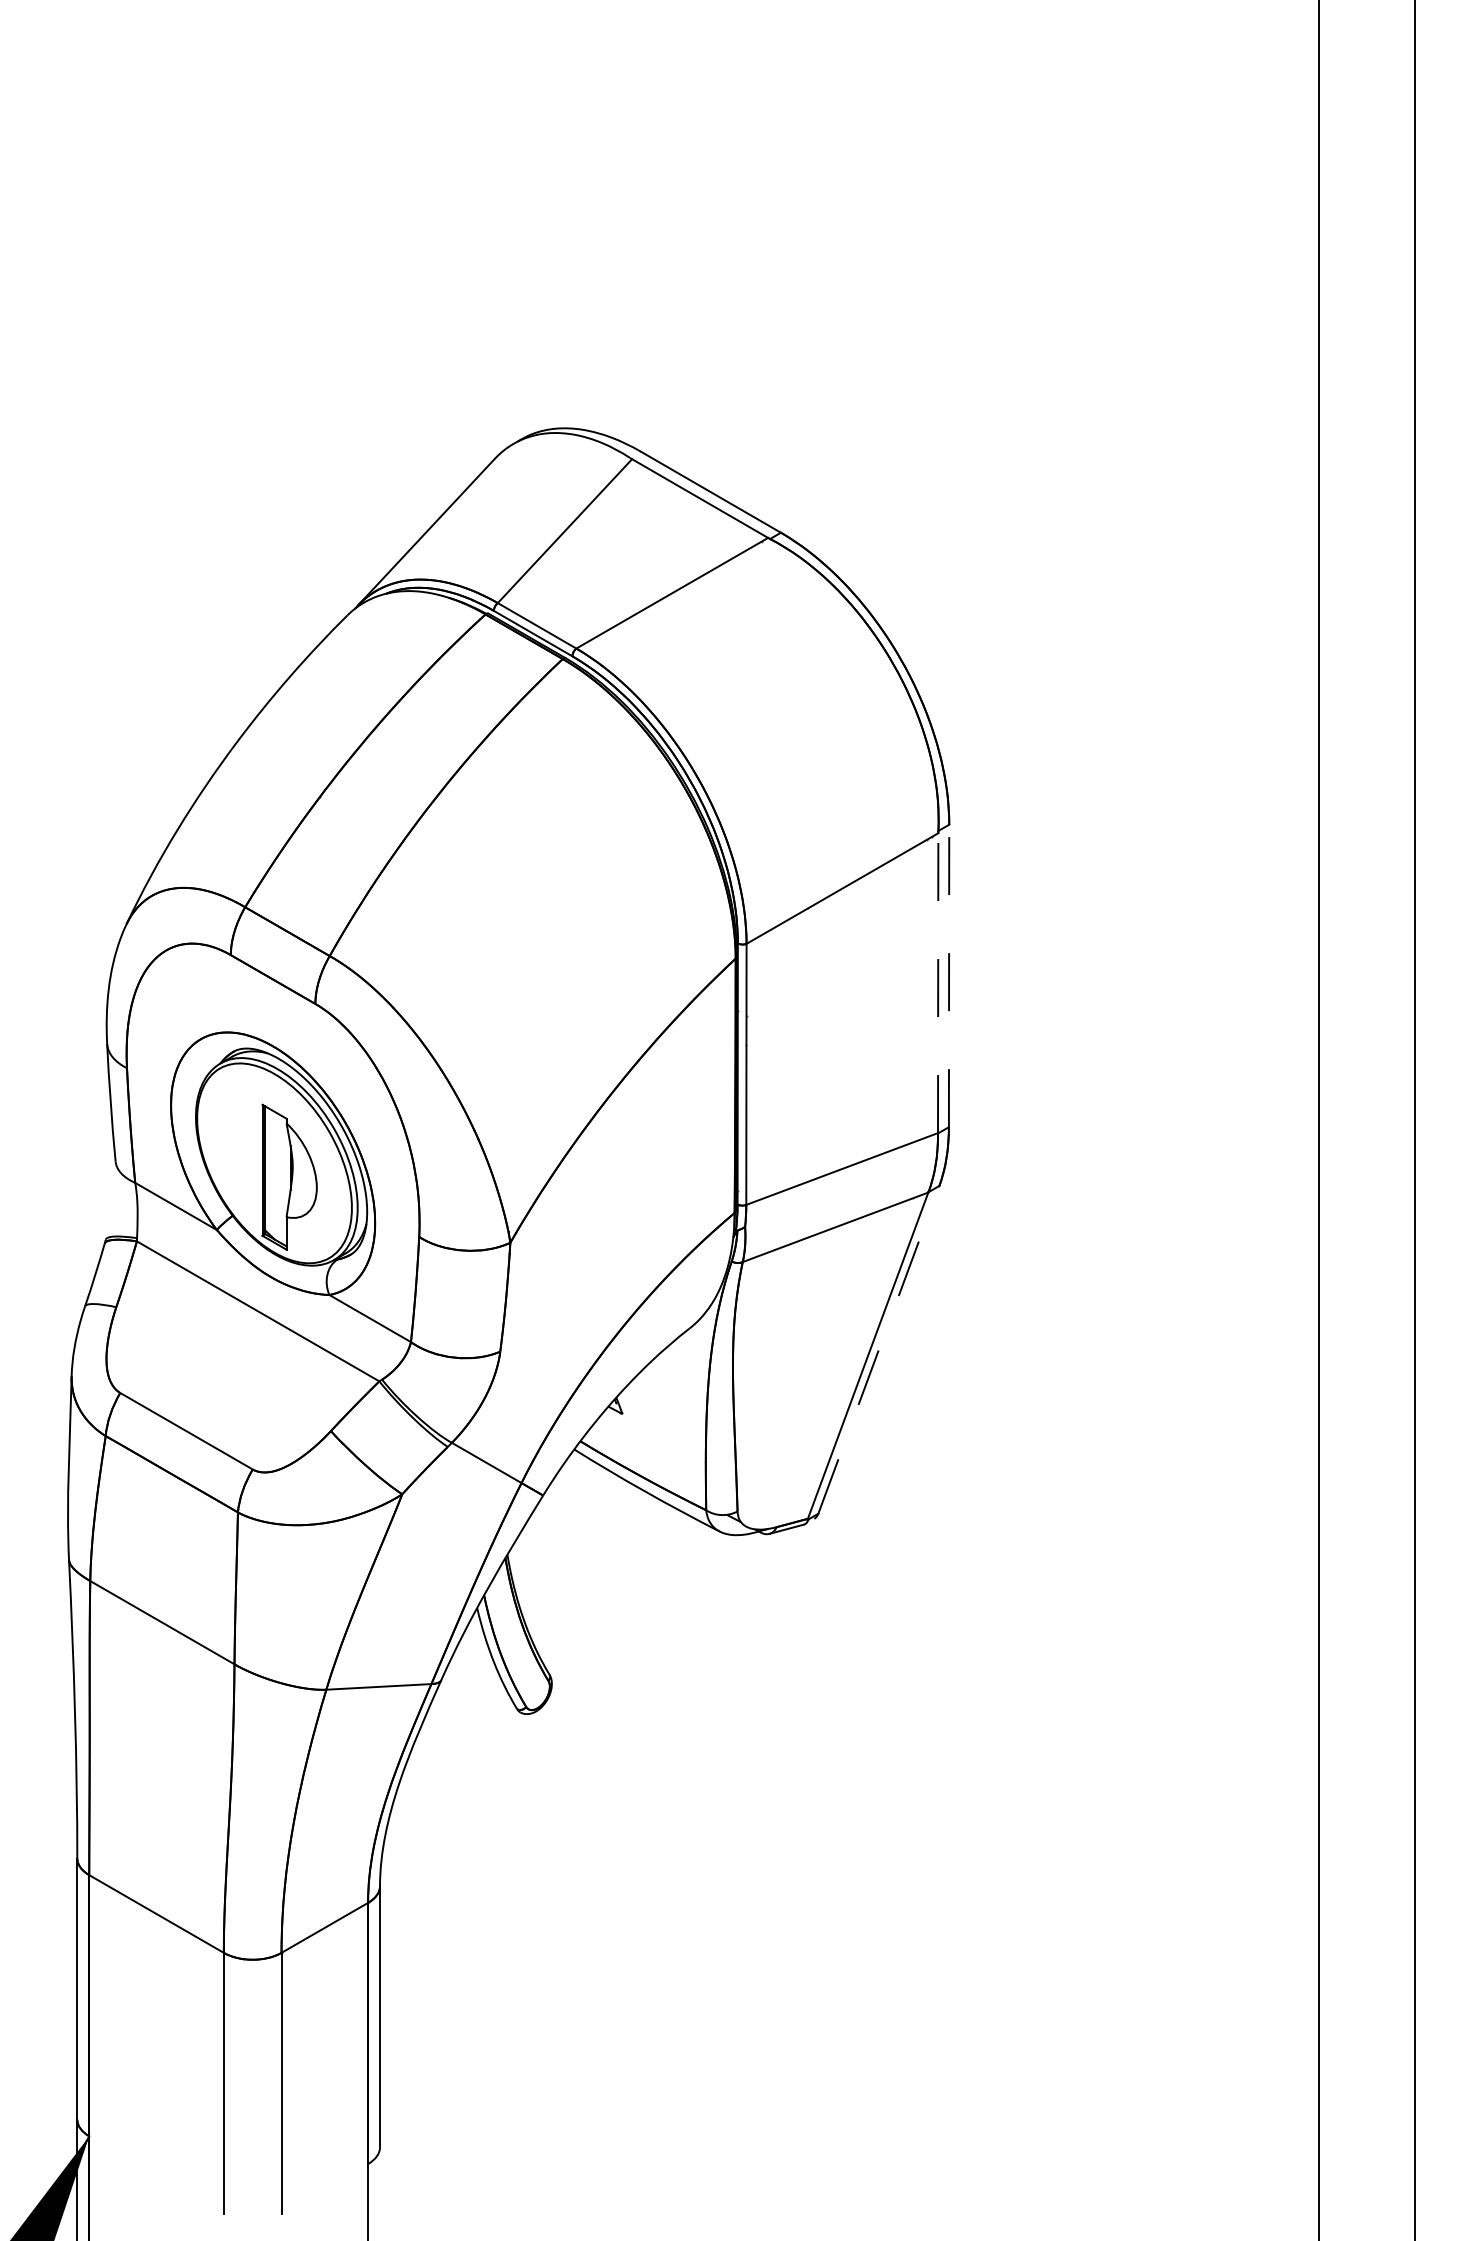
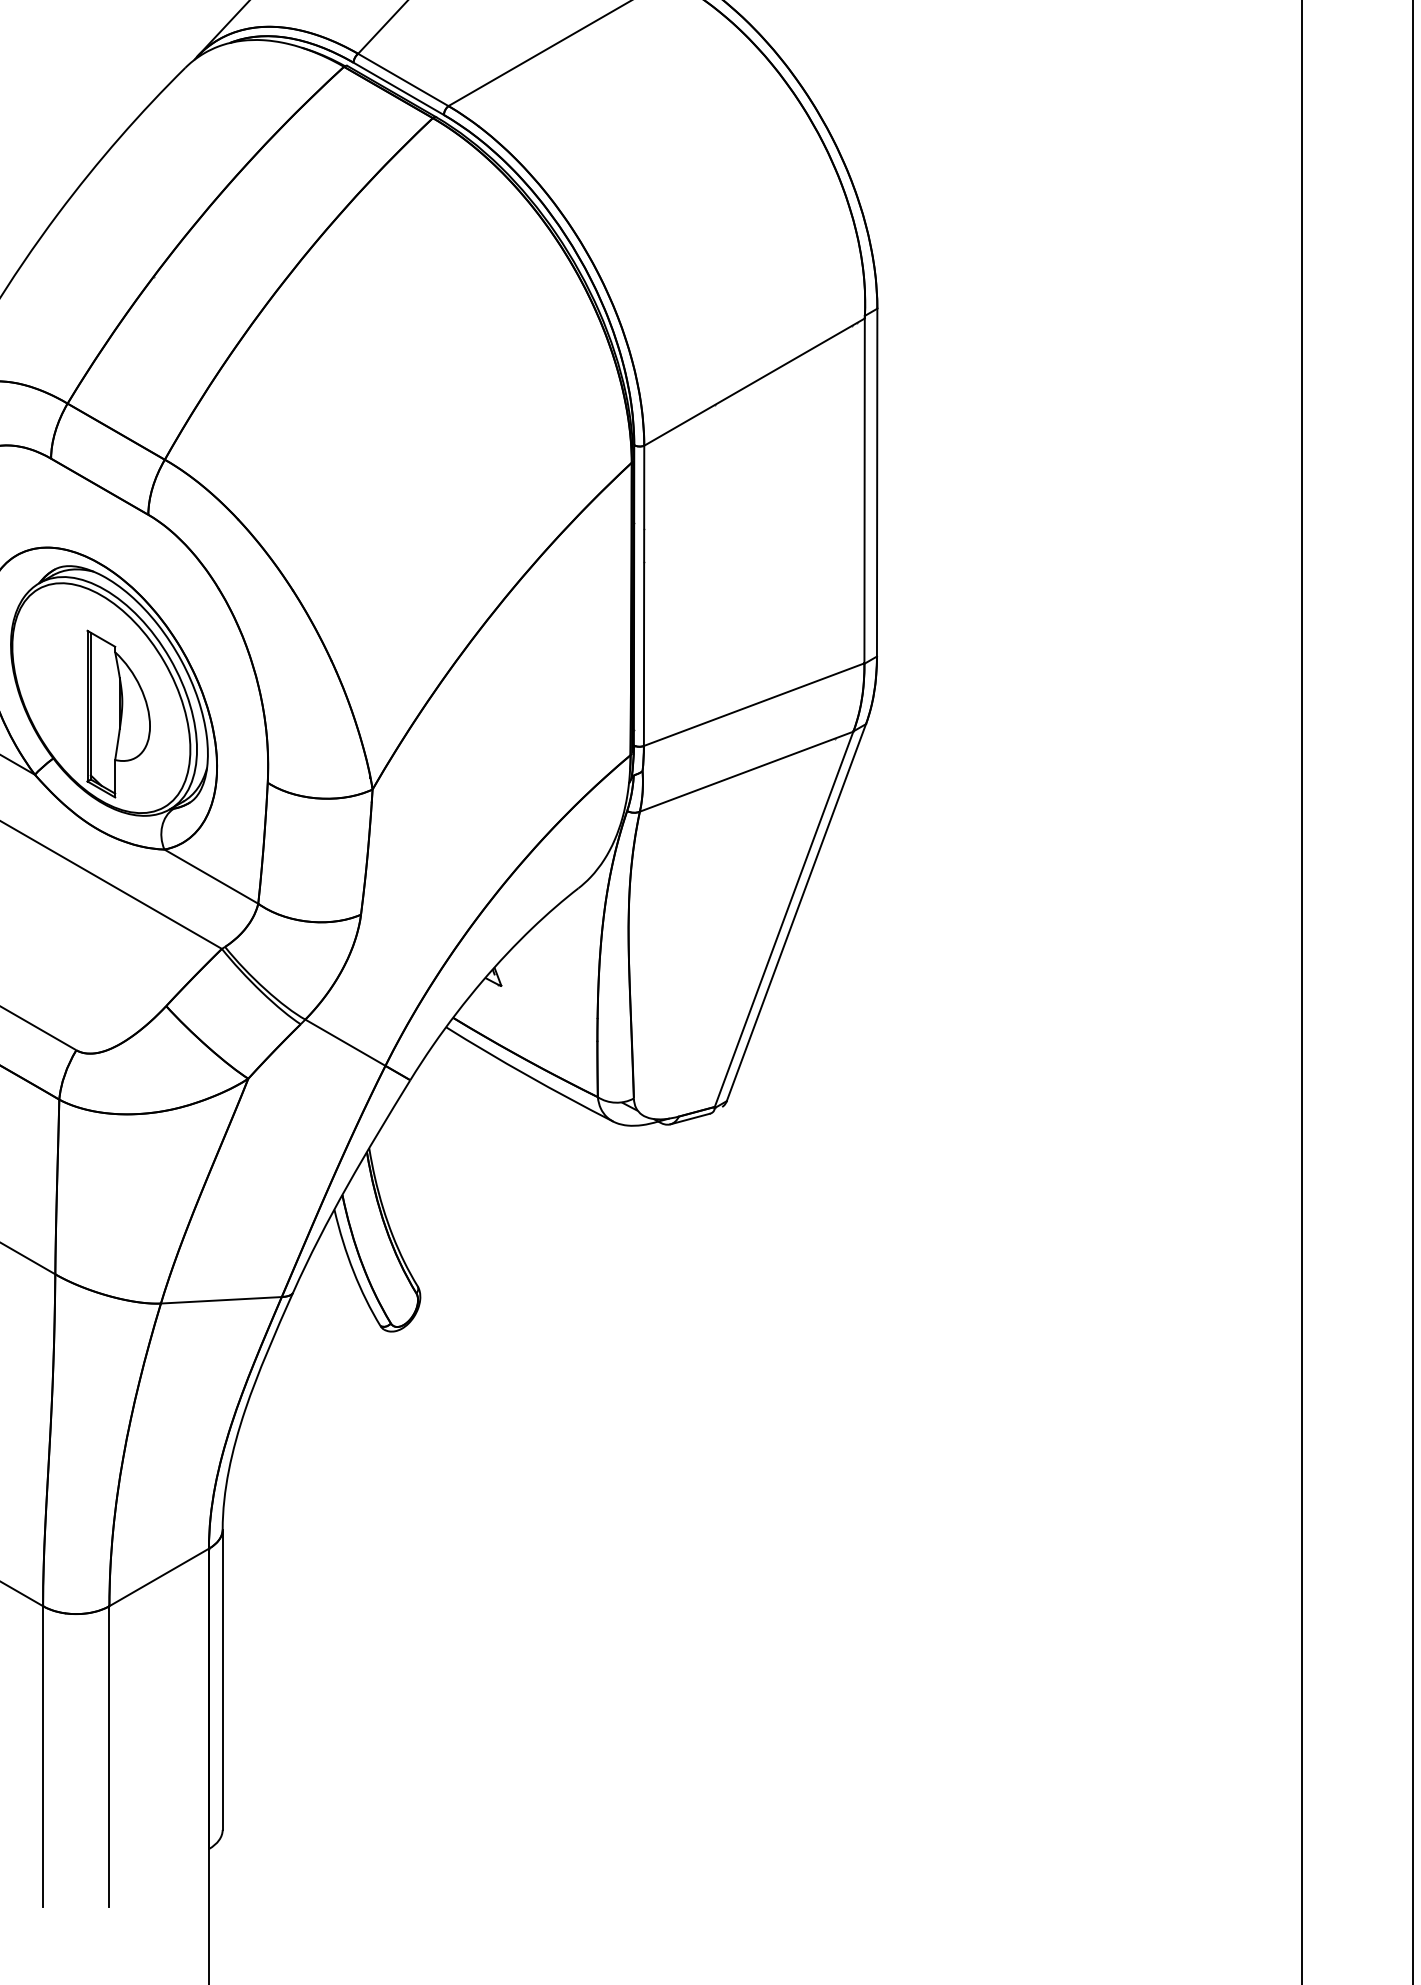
line: (949, 975) -> (877, 482), dashed -> solid
line: (938, 983) -> (864, 491), dashed -> solid
line: (878, 1349) -> (795, 912), dashed -> solid

